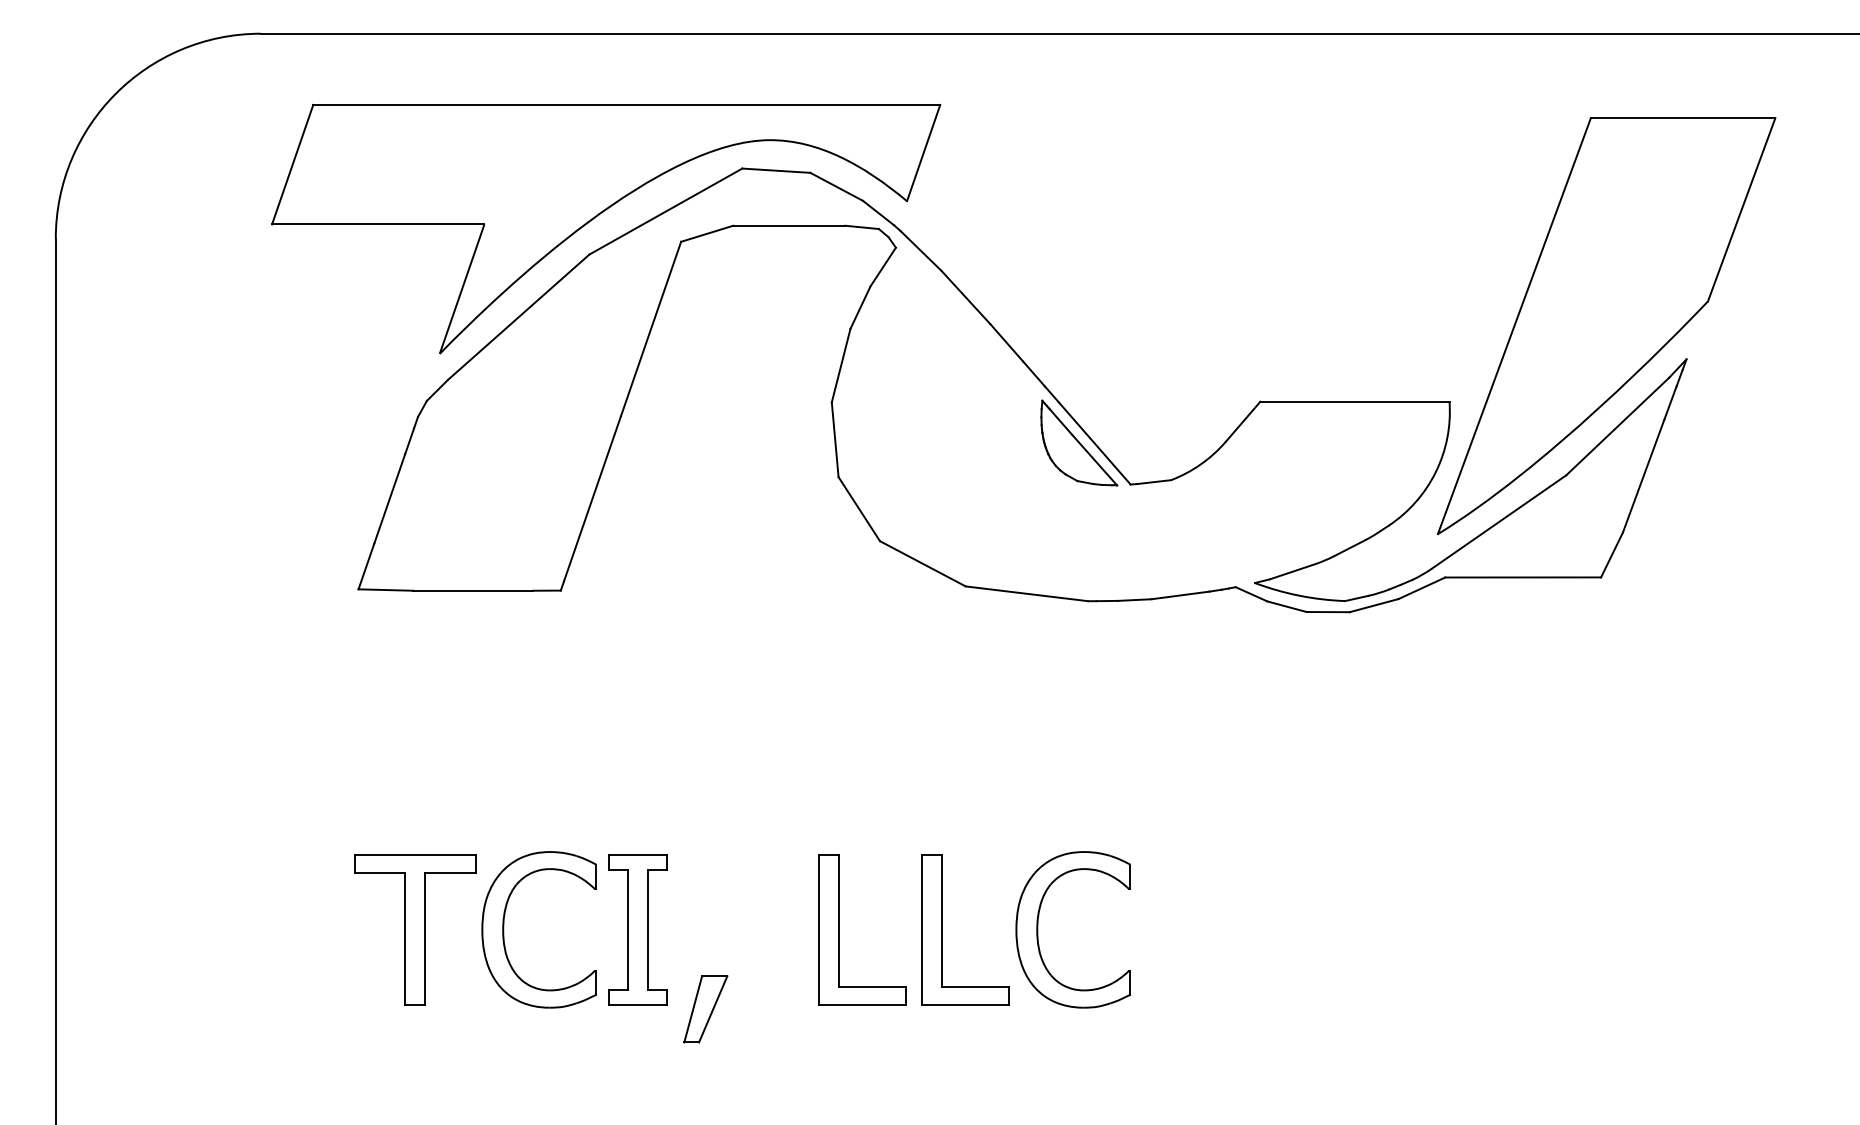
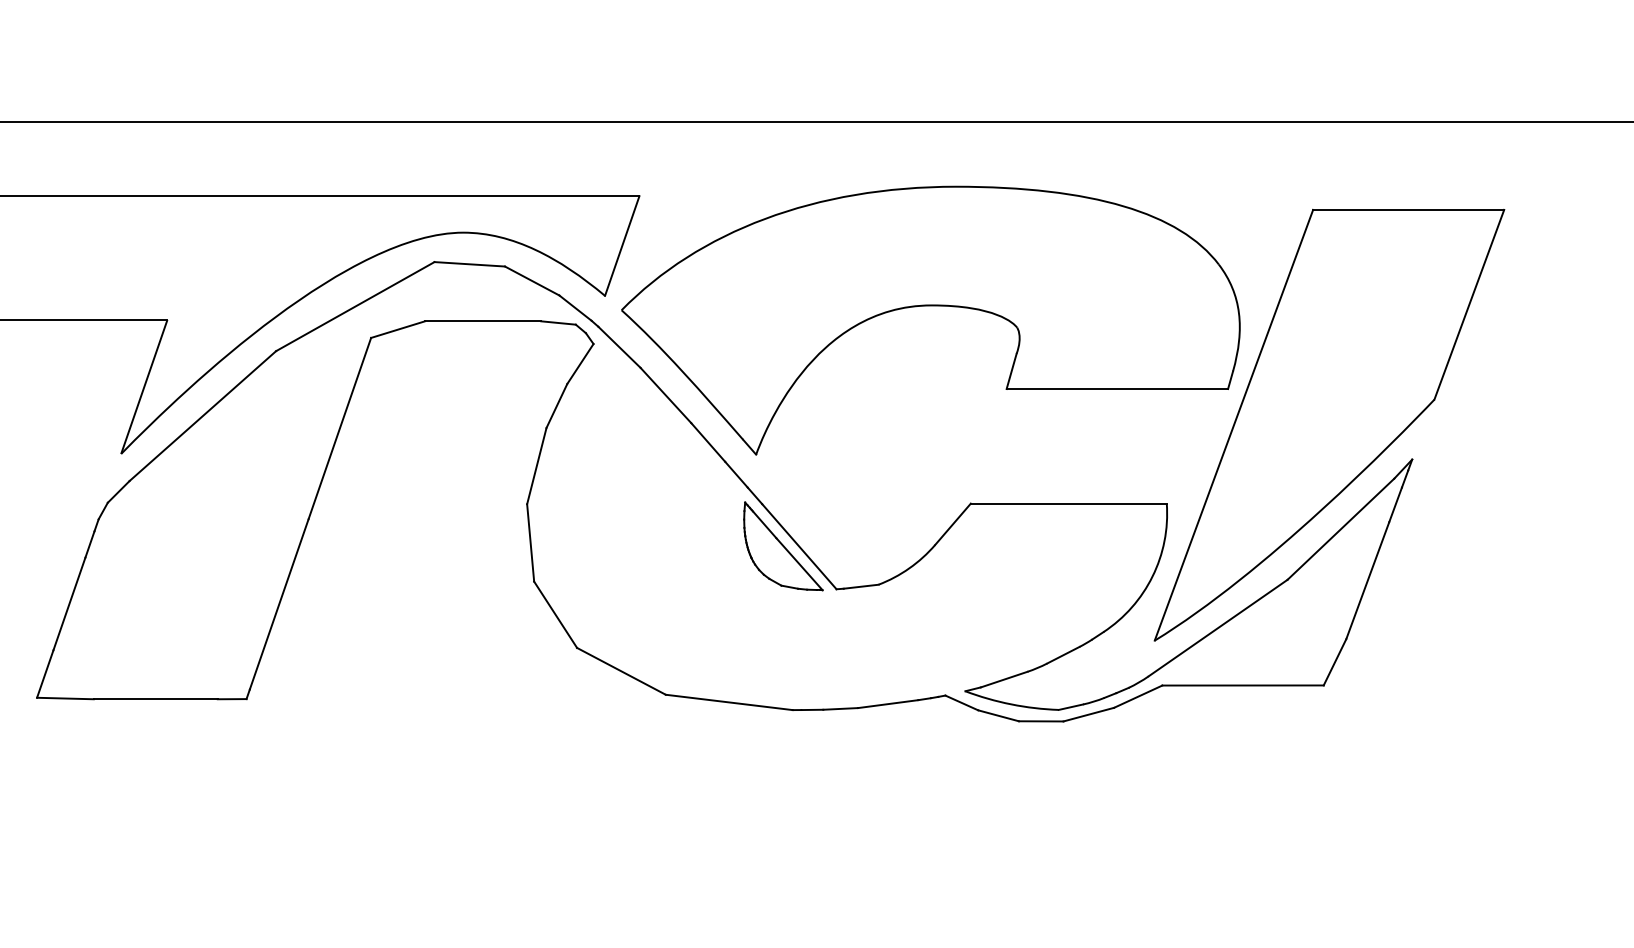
part: (1221, 211) -> (930, 306), added

